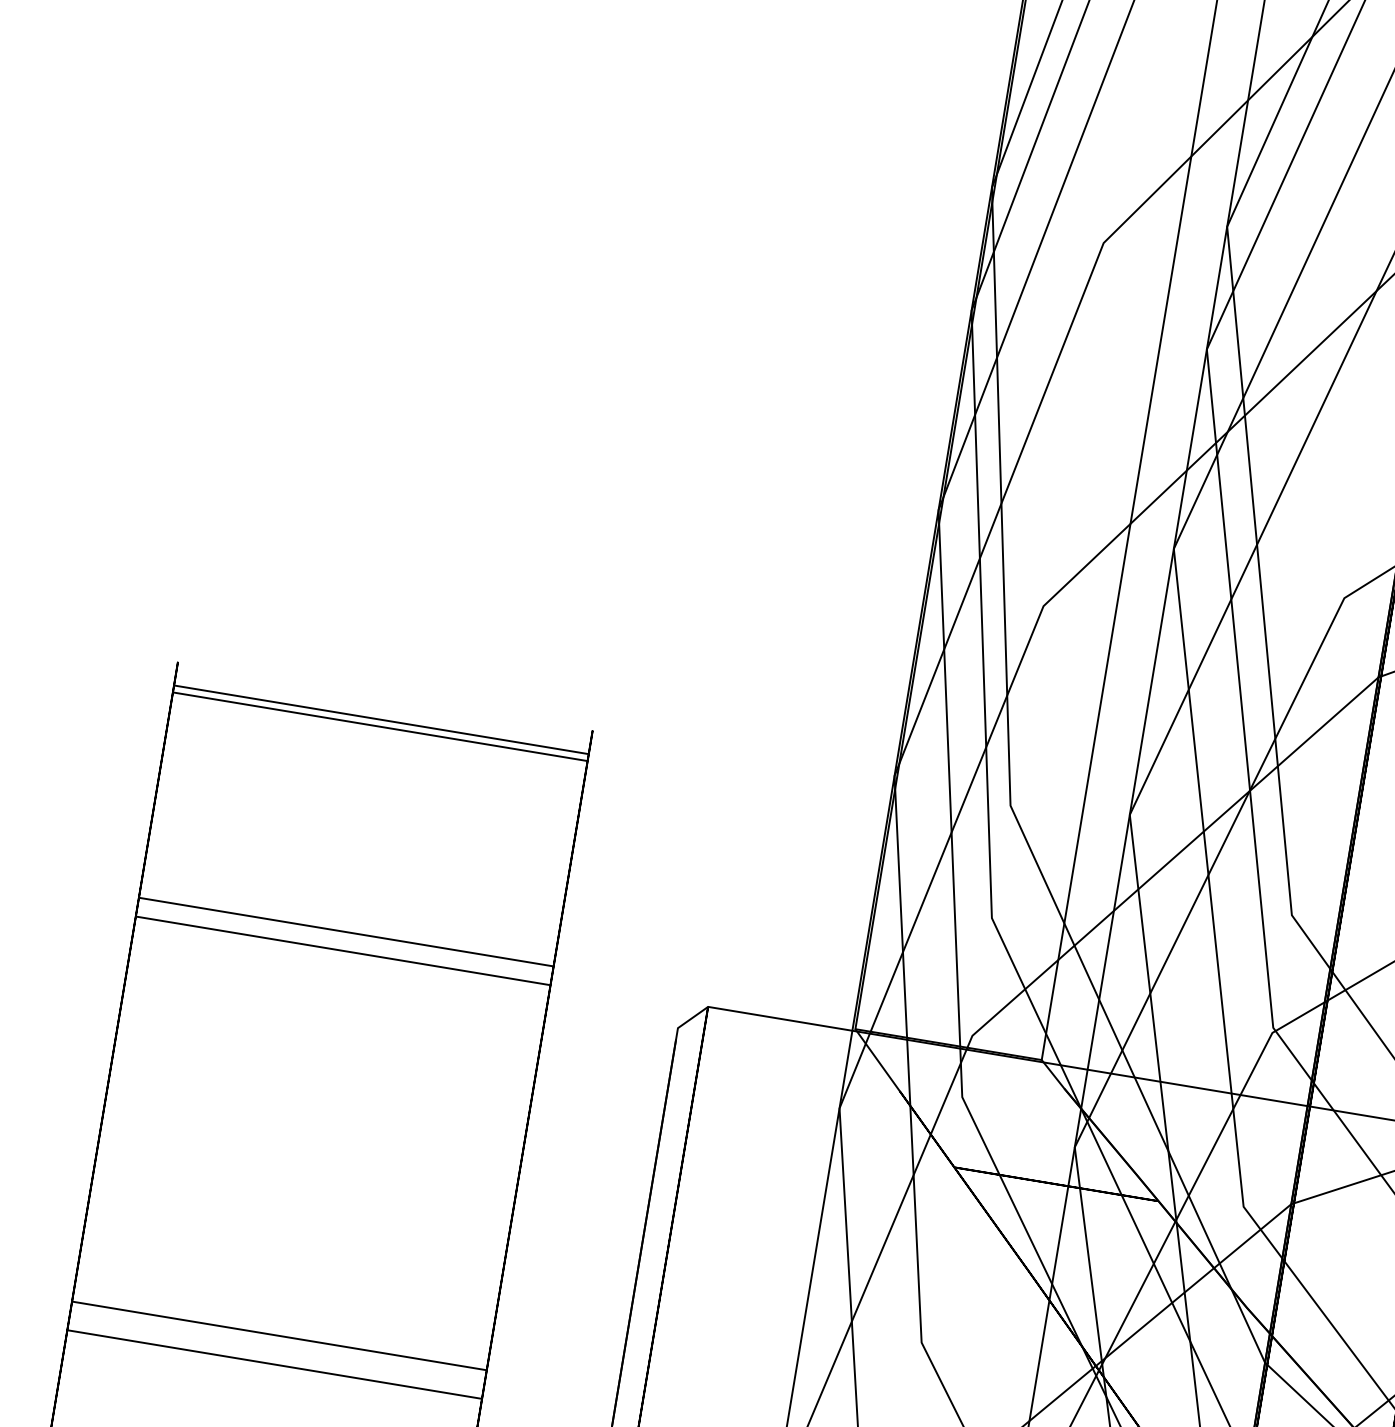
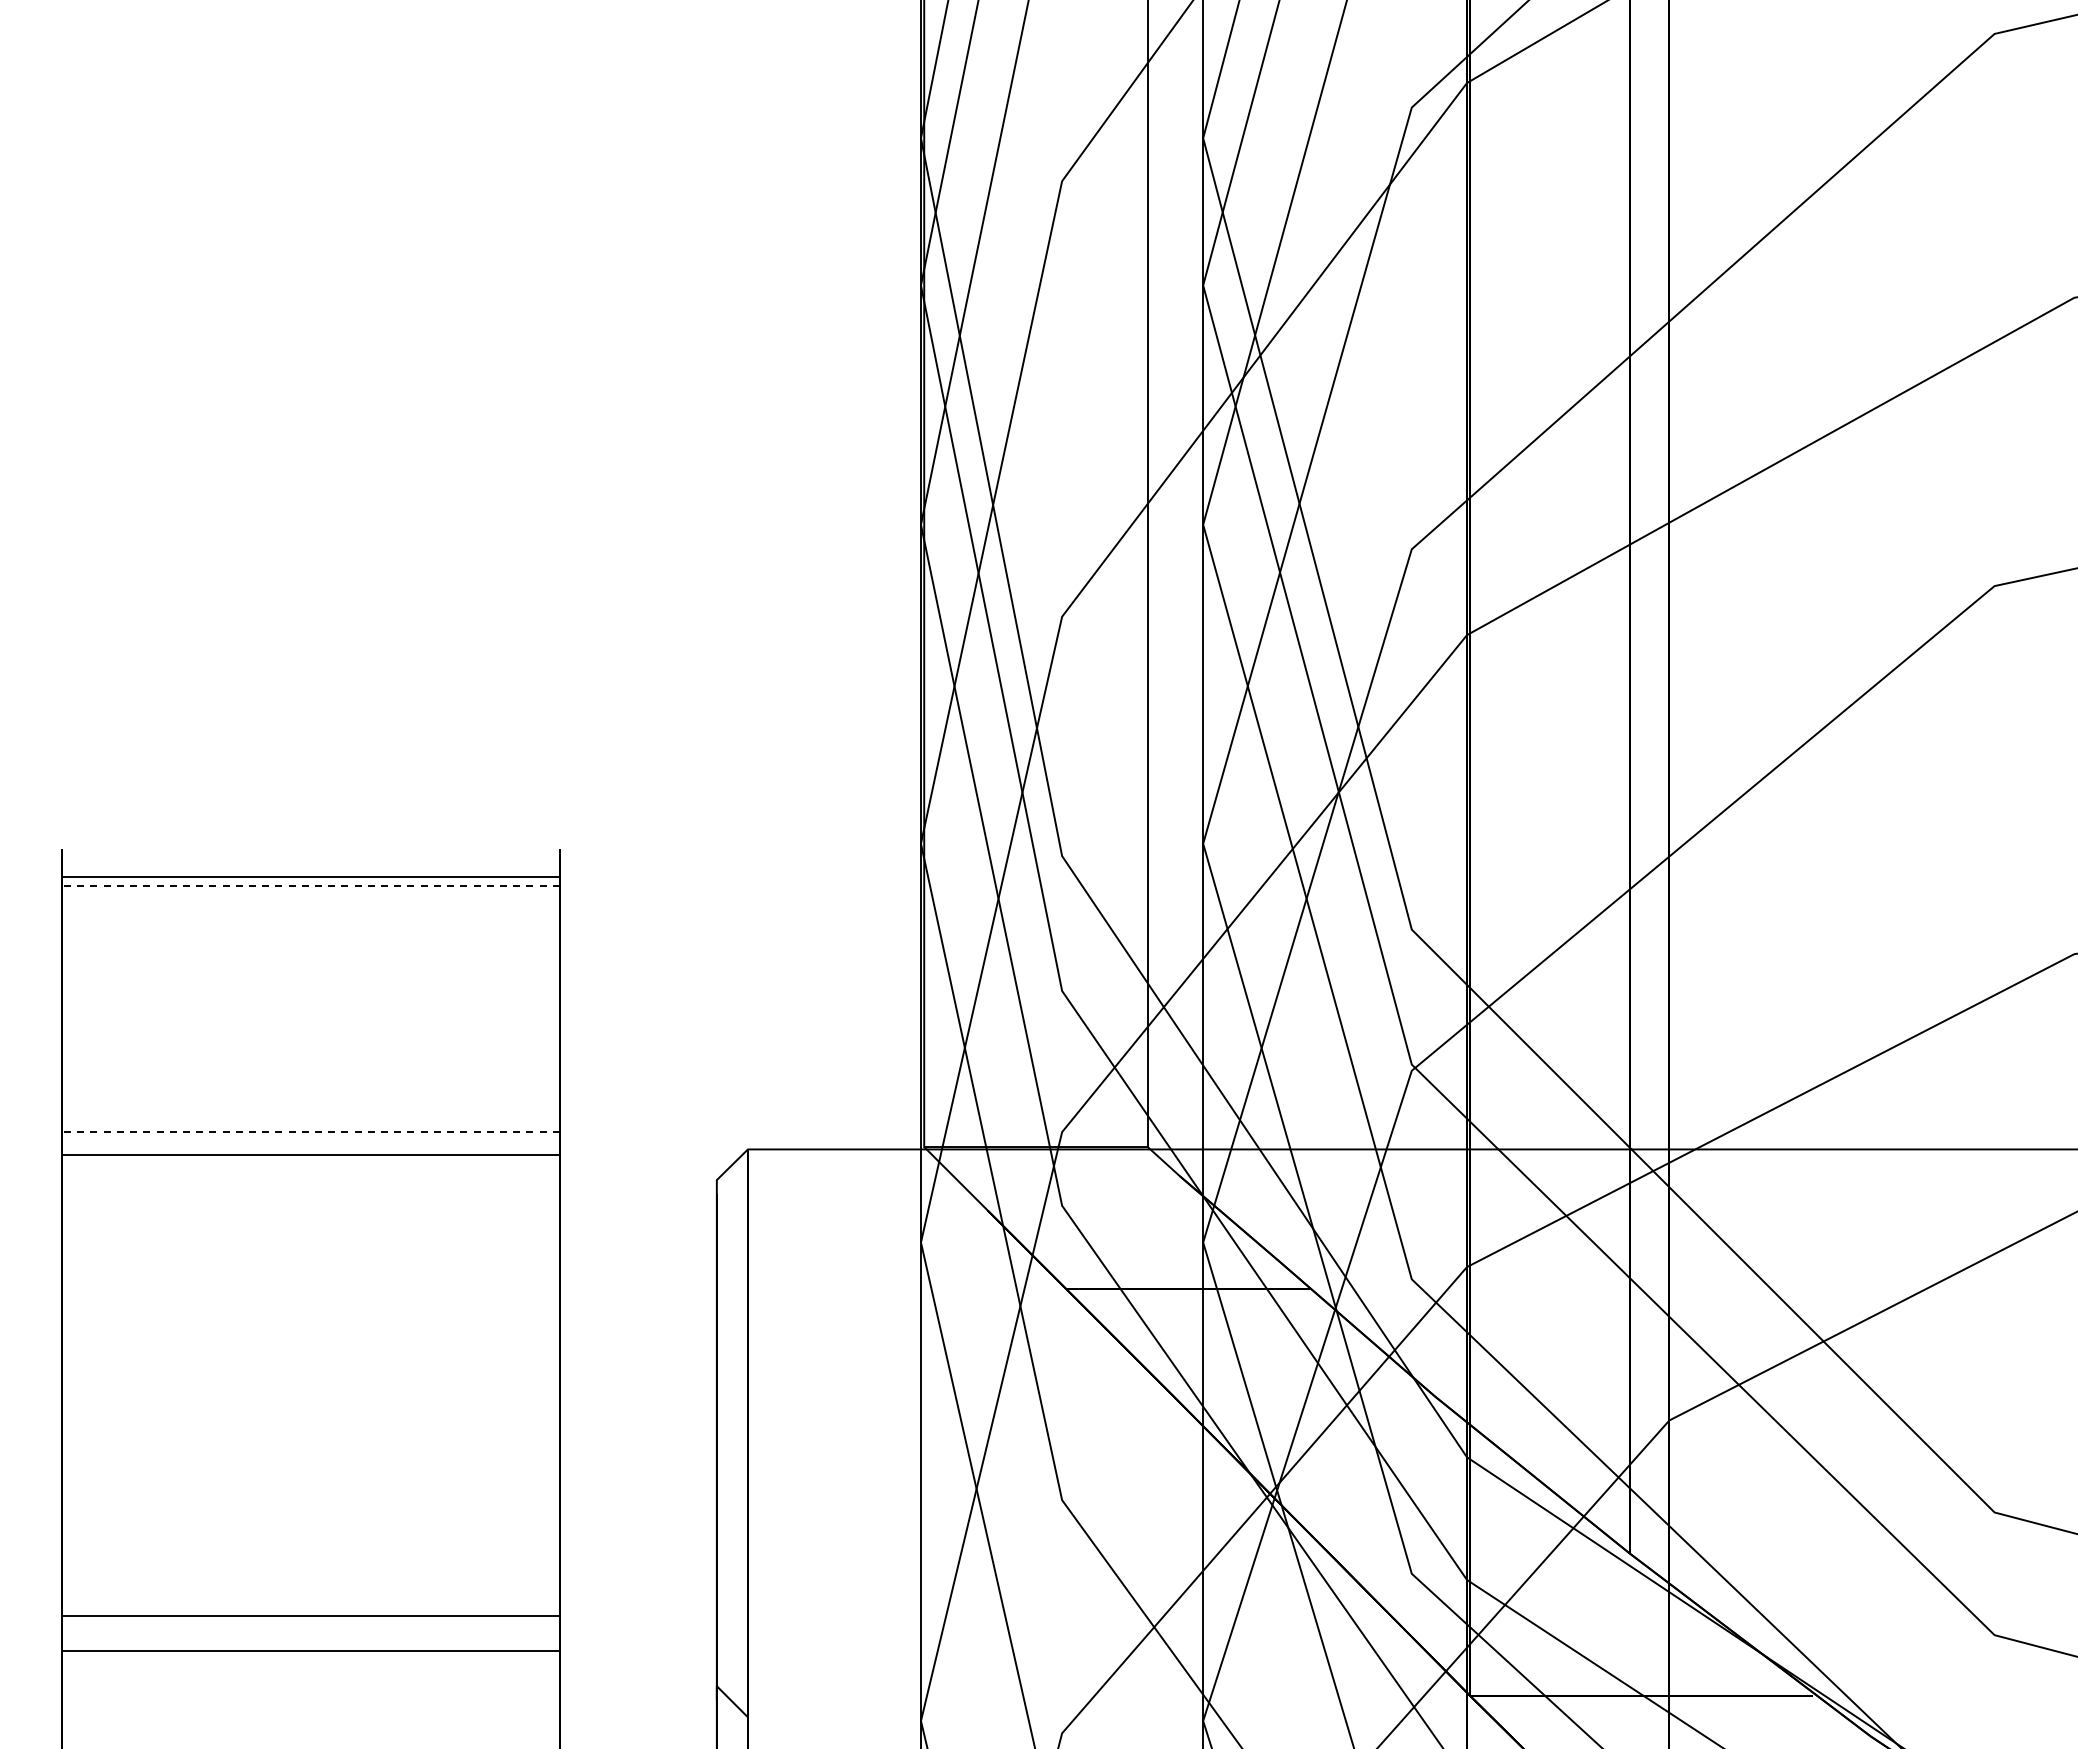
line: (380, 726) -> (311, 885), solid -> dashed
line: (346, 932) -> (311, 1132), solid -> dashed

